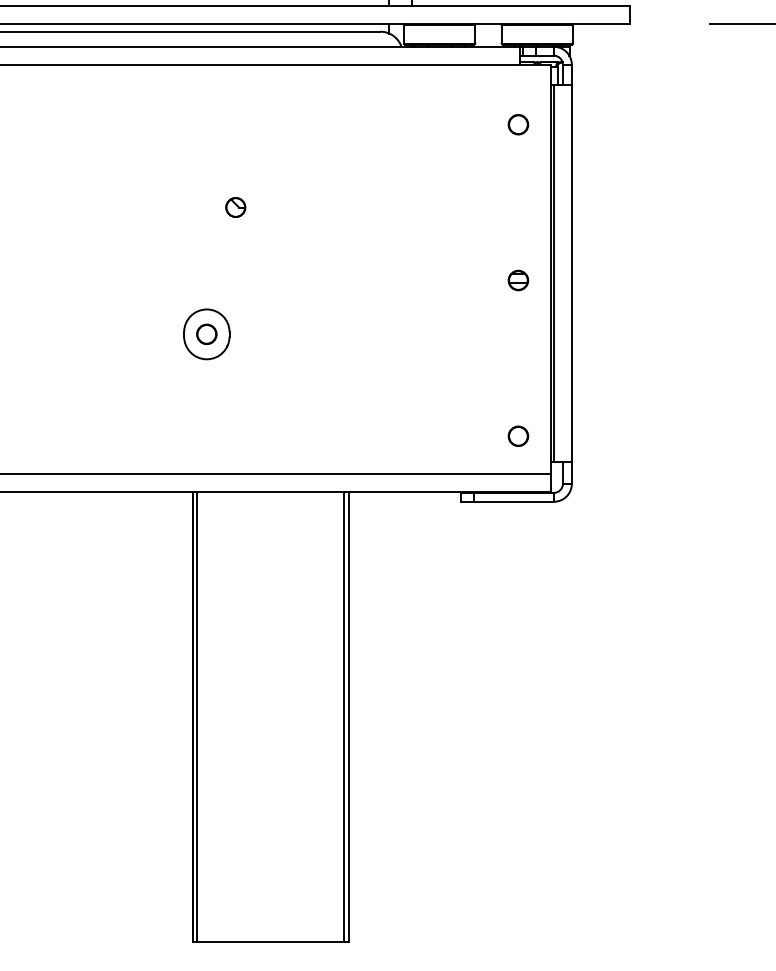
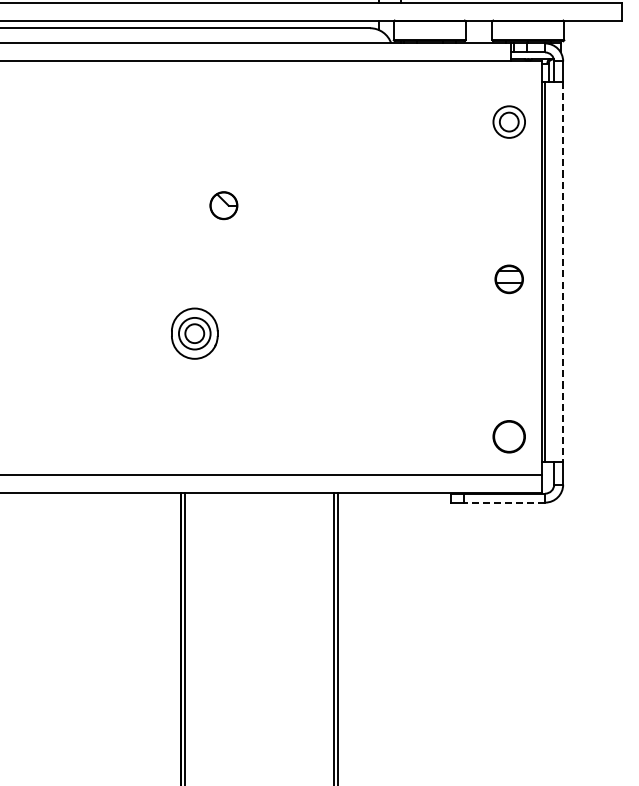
circle: (518, 124) -> (509, 121), size x1.6
part: (235, 207) -> (223, 205), size x1.4
line: (571, 273) -> (562, 272), solid -> dashed
part: (518, 280) -> (509, 279), size x1.4
circle: (206, 334) -> (194, 333), size x1.6
part: (518, 435) -> (509, 435), size x1.6
line: (513, 501) -> (504, 502), solid -> dashed

